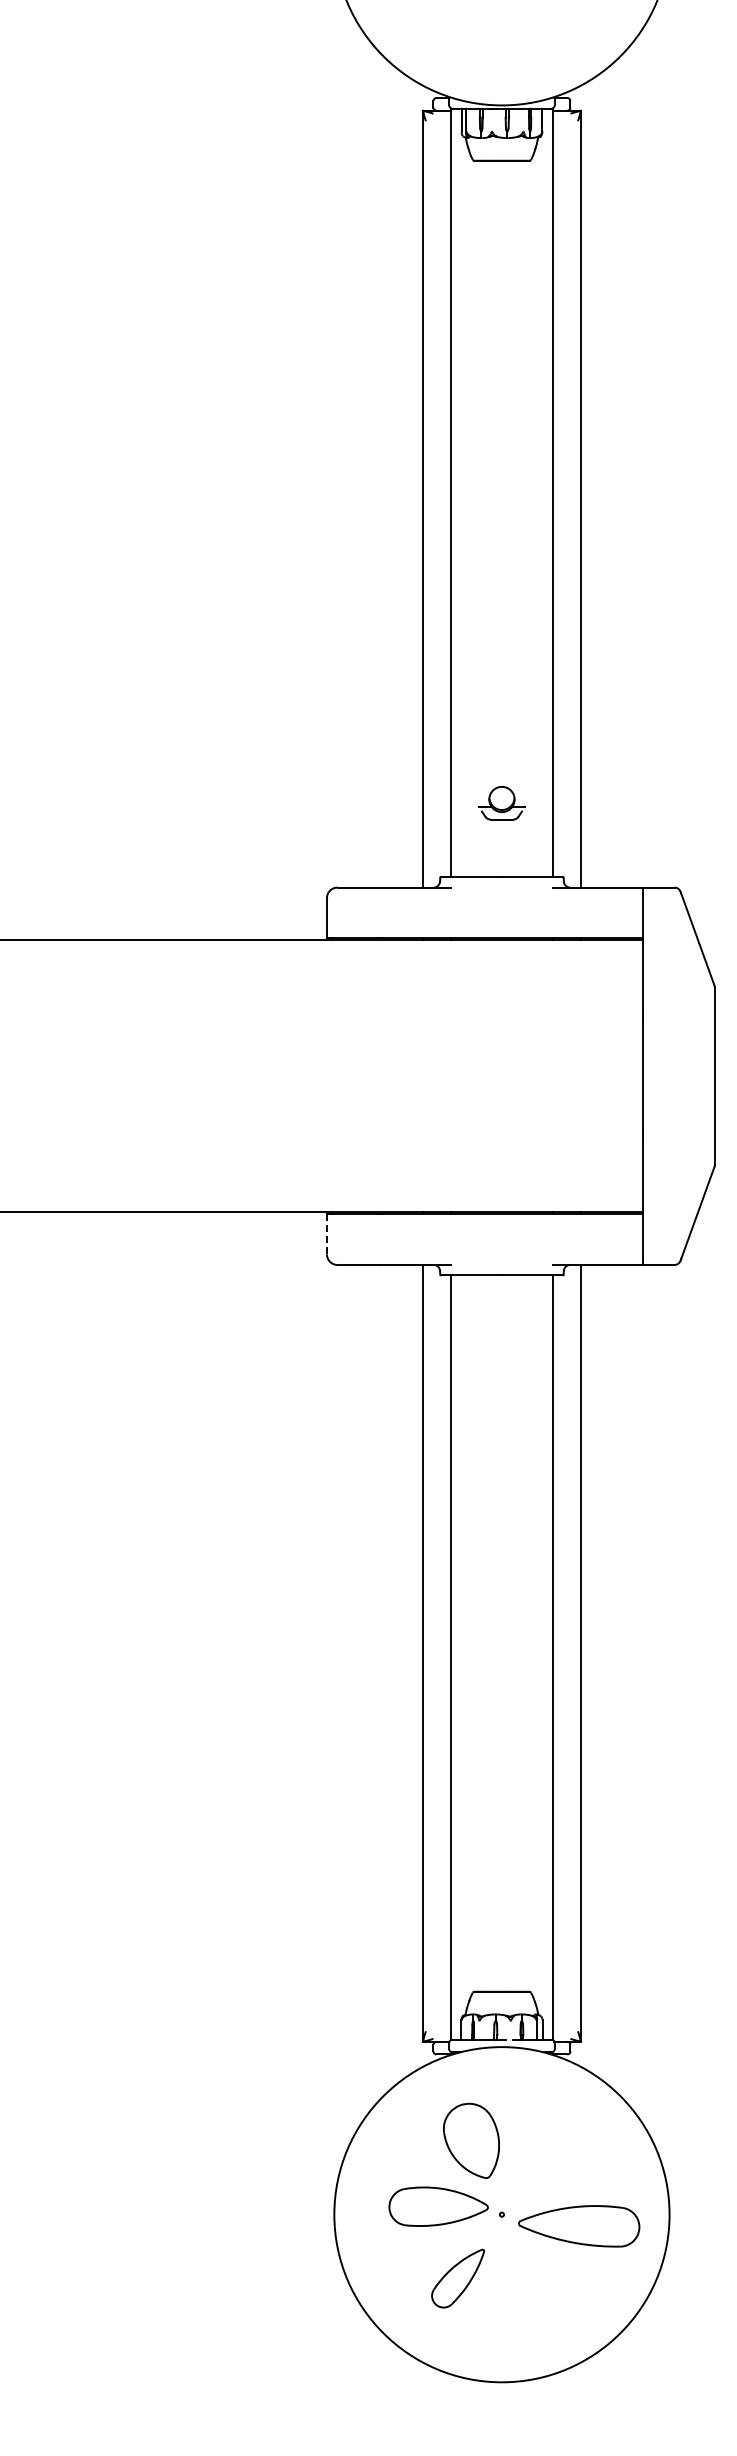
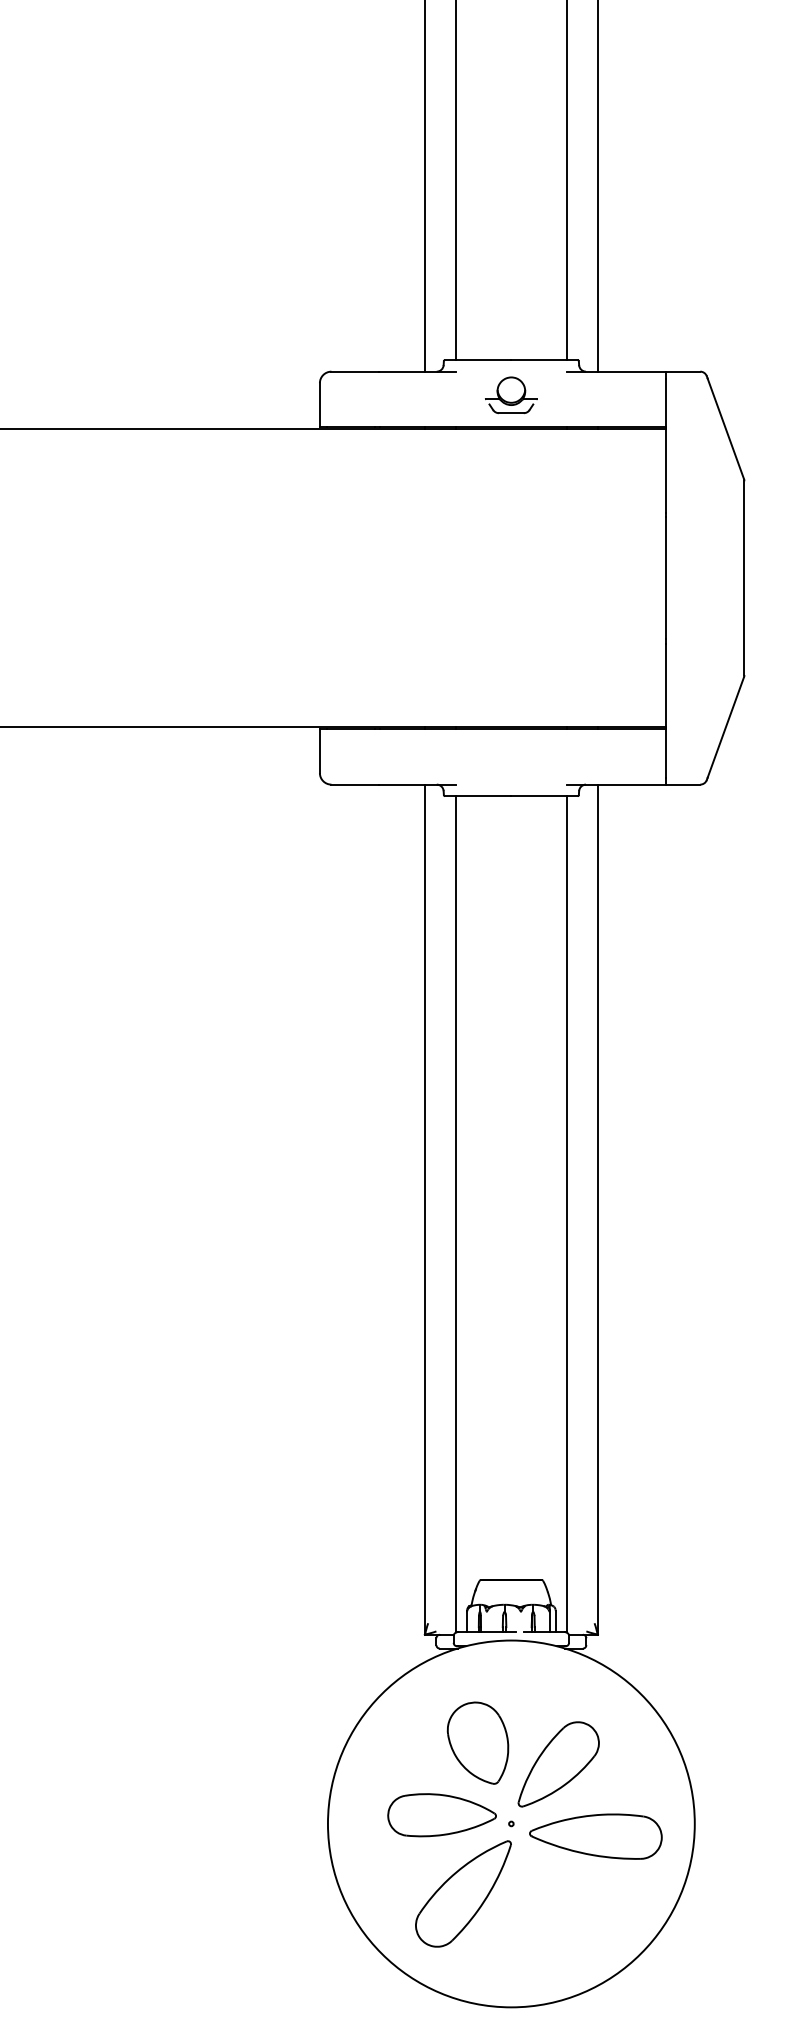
part: (501, 803) -> (510, 395), moved
line: (326, 1233) -> (319, 750), dashed -> solid
part: (544, 2159) -> (557, 1763), added
part: (457, 2278) -> (462, 1893), size x1.67

